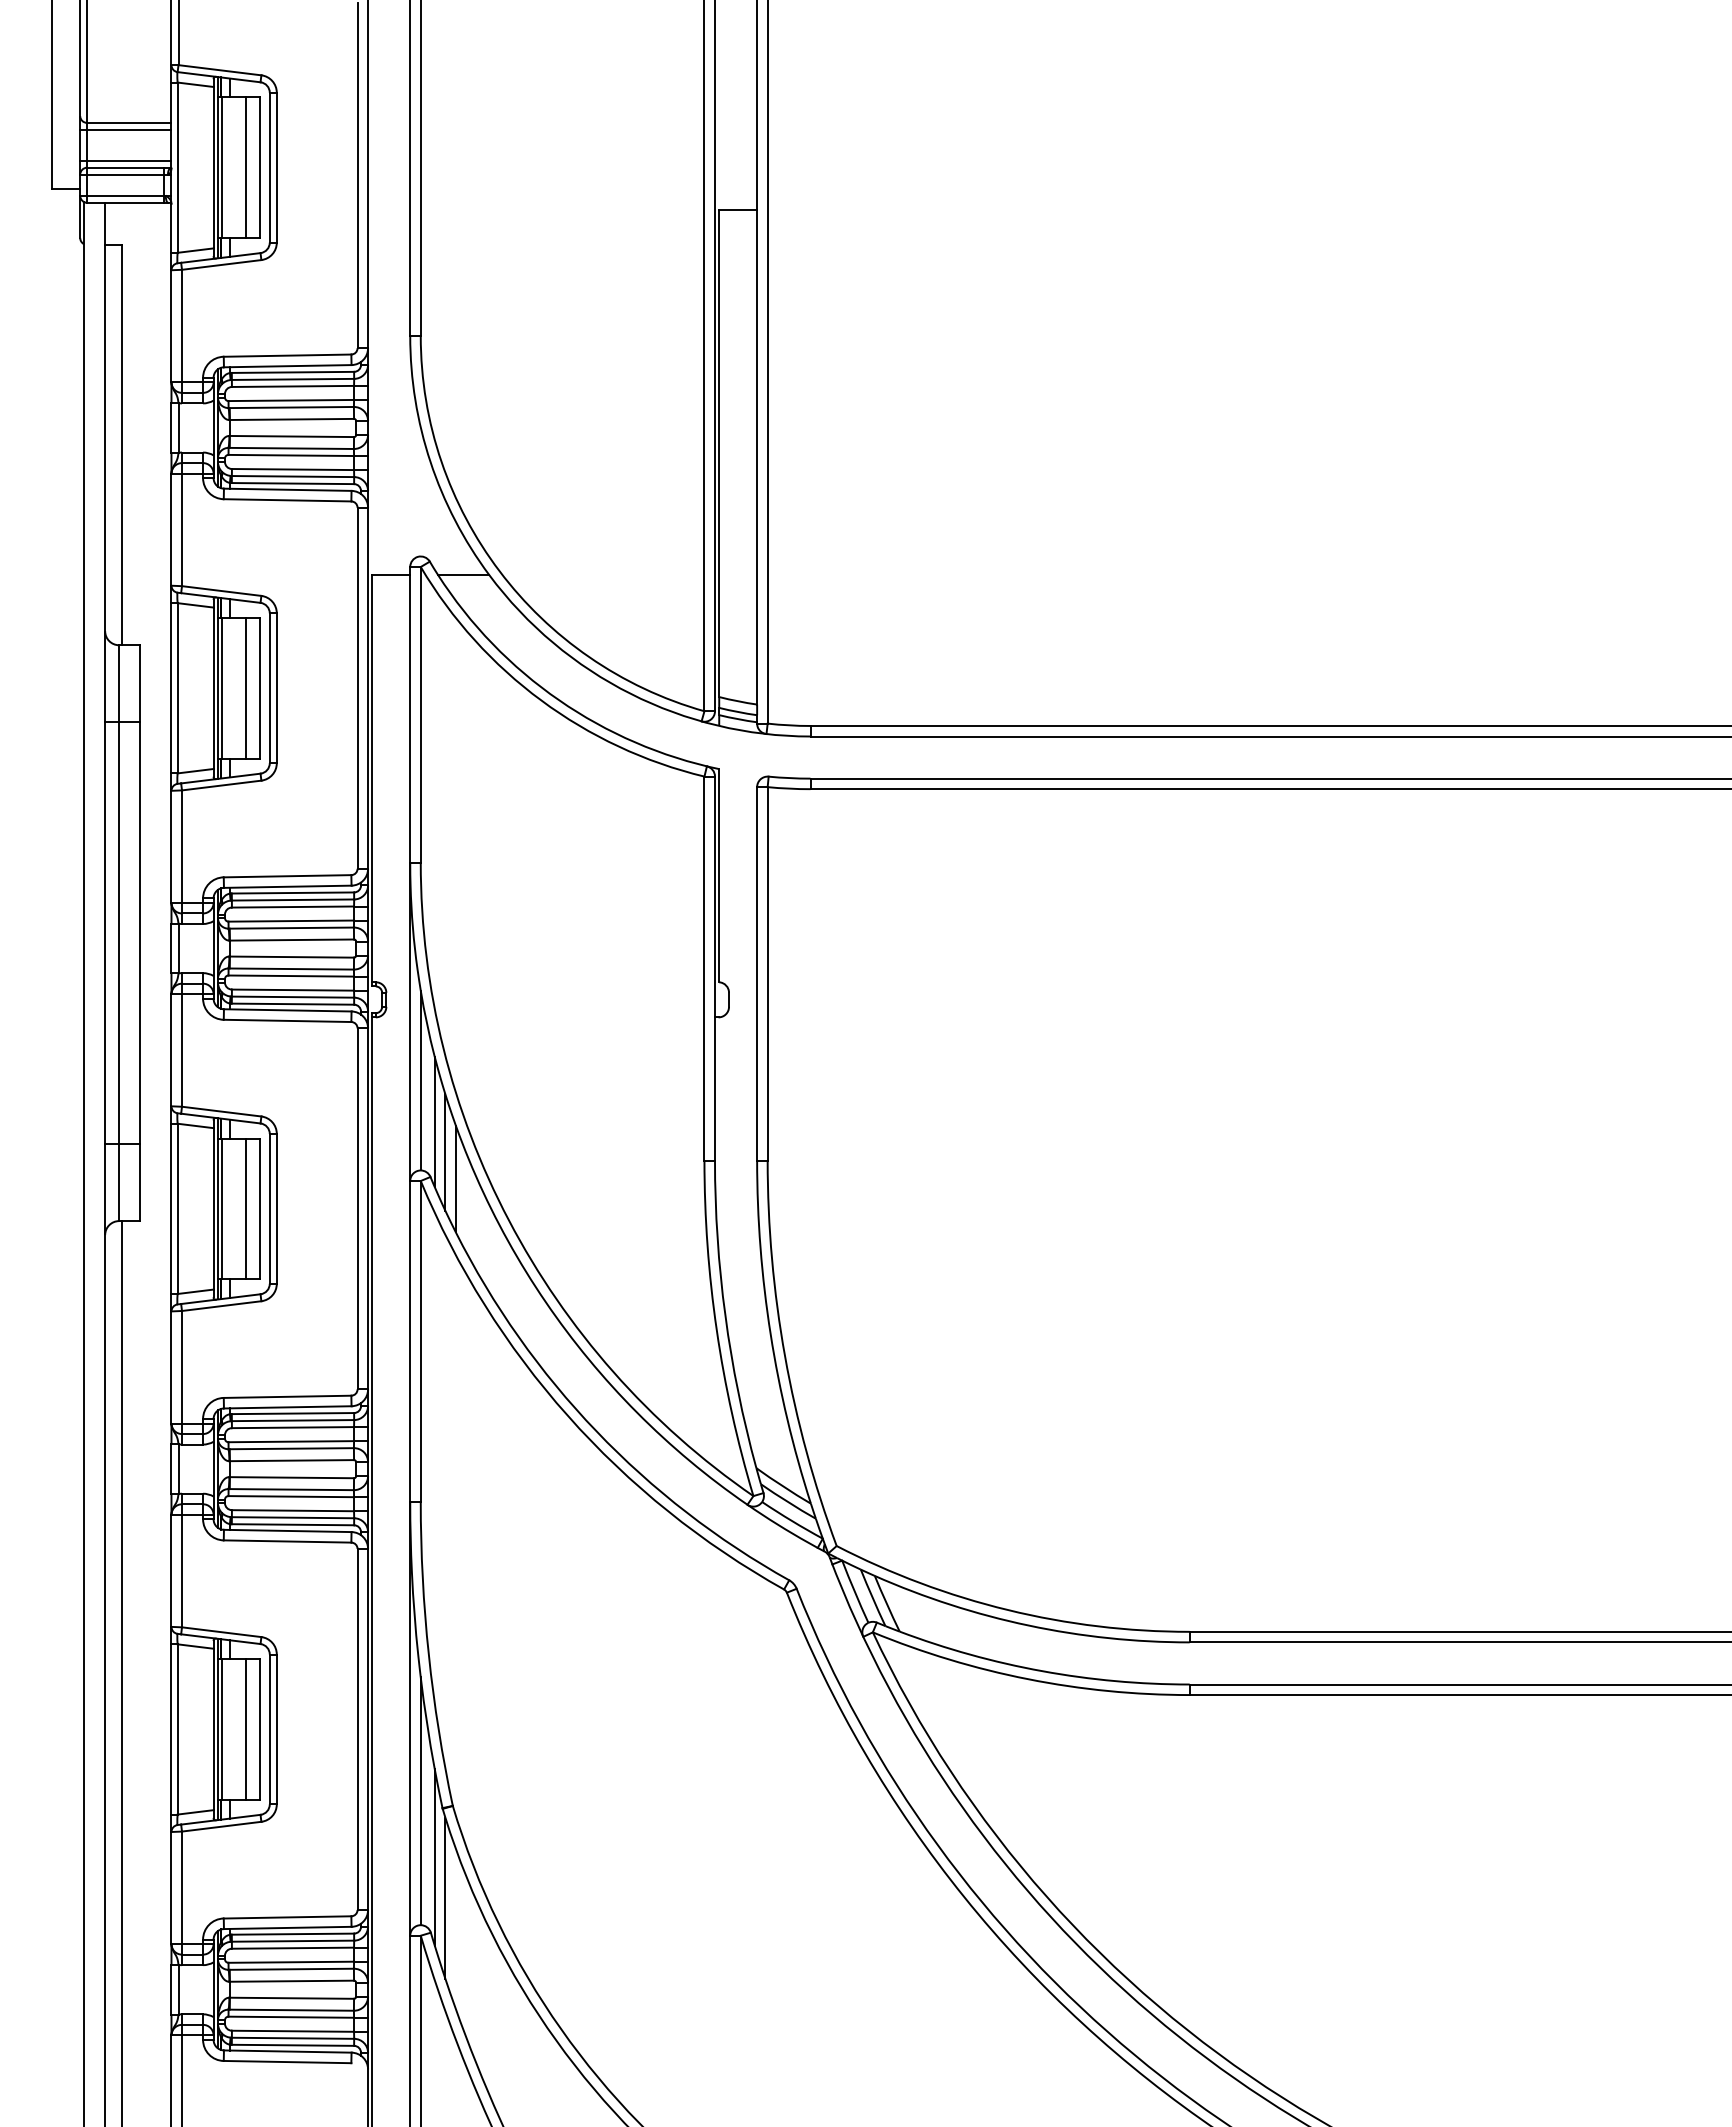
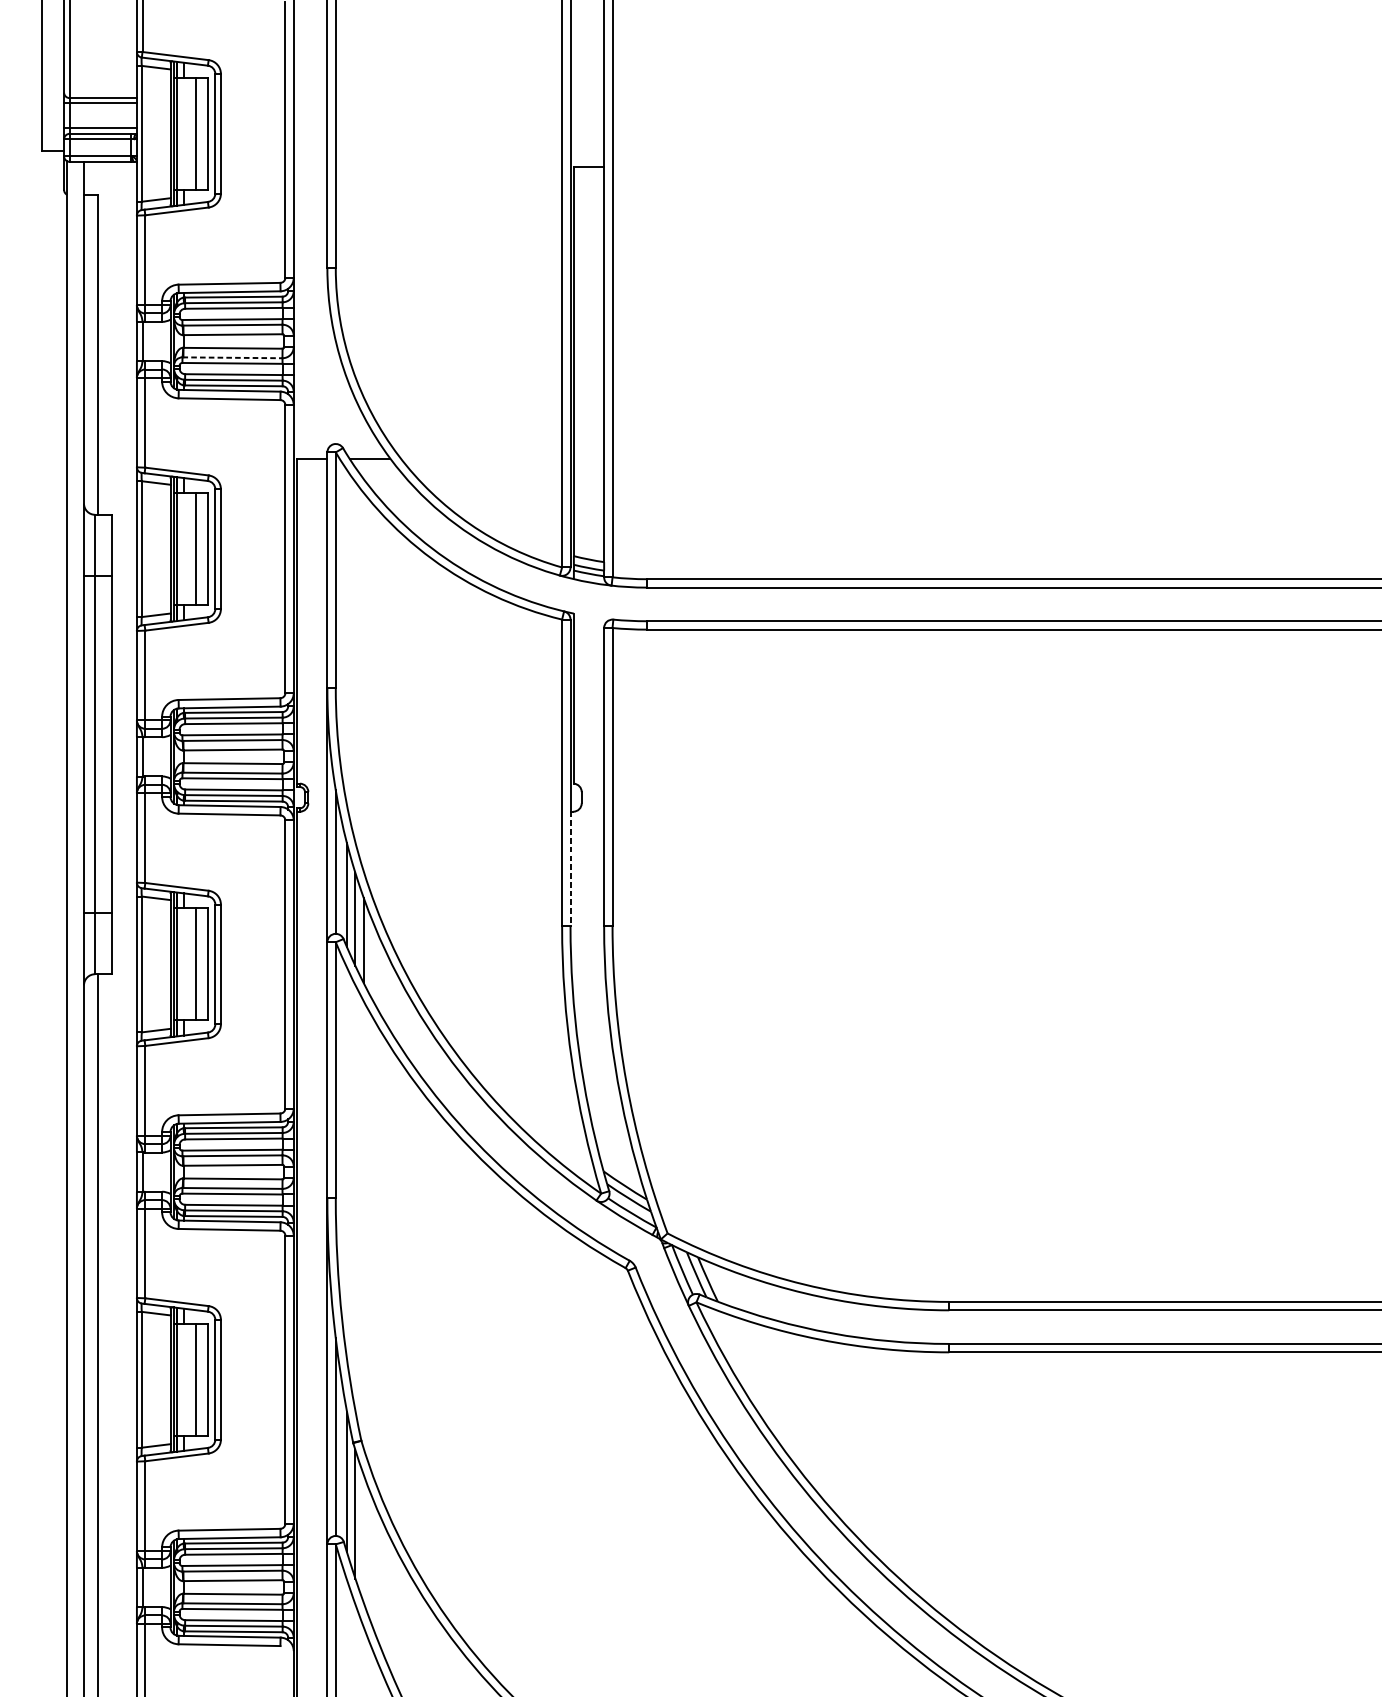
line: (291, 448) -> (232, 357), solid -> dashed
line: (715, 1089) -> (570, 869), solid -> dashed

